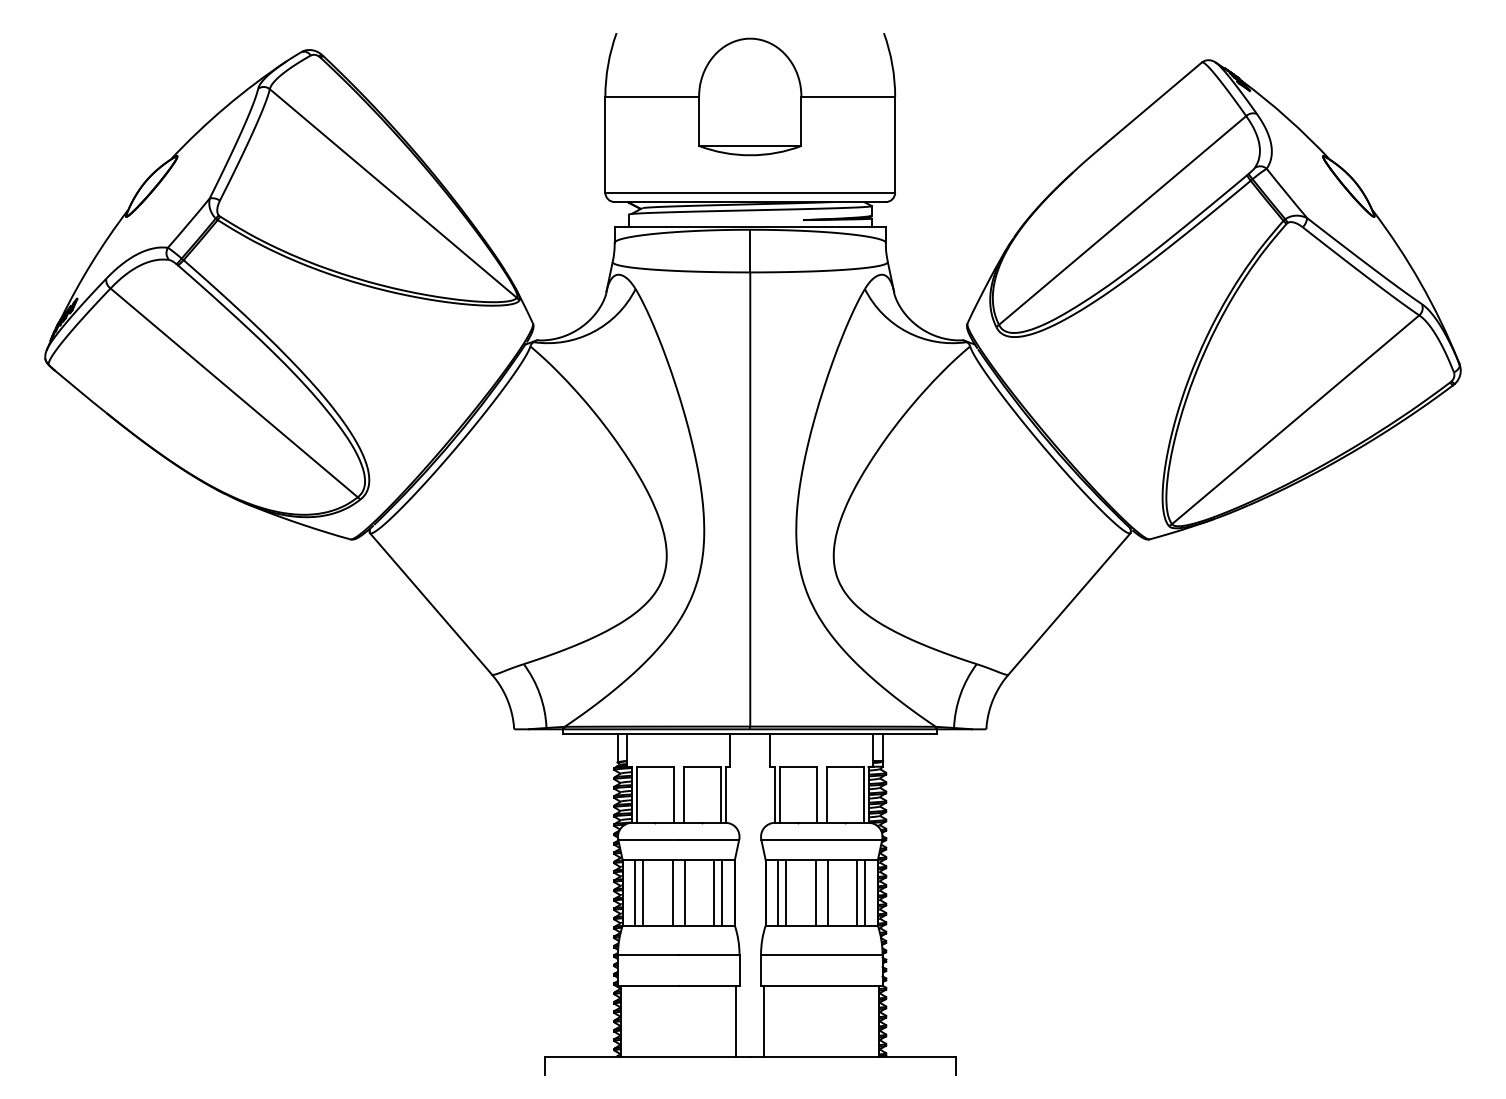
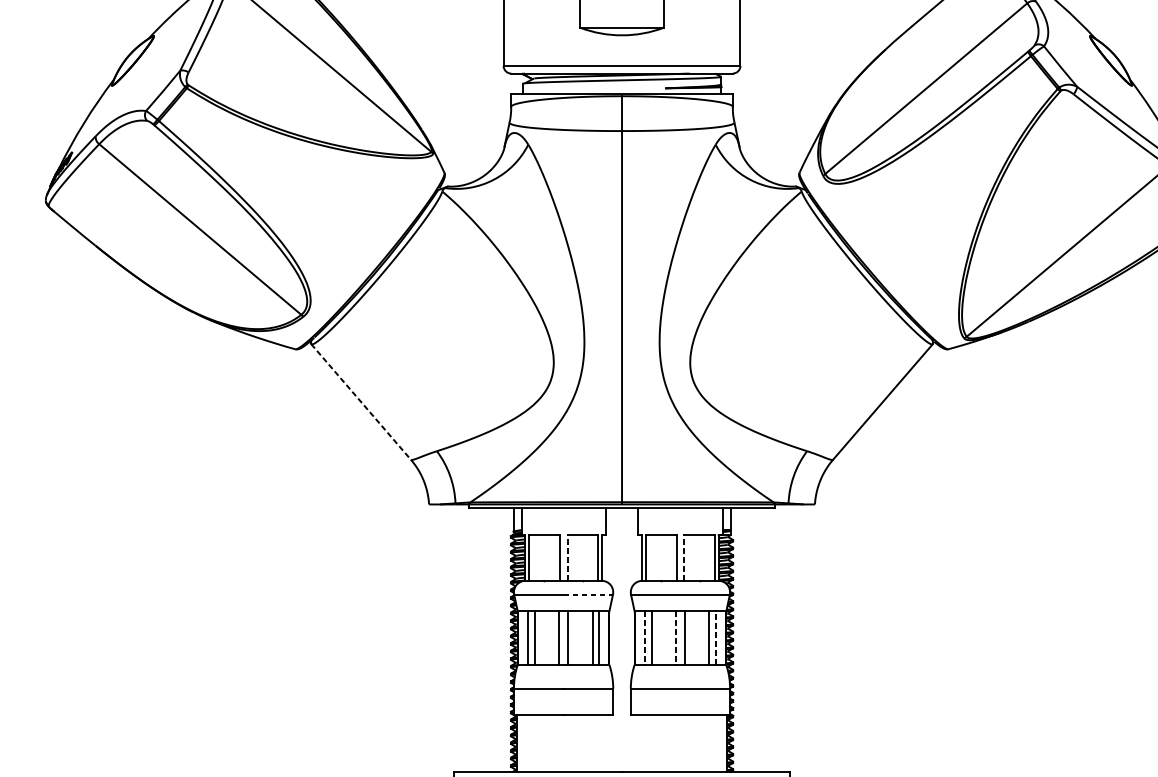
line: (431, 604) -> (361, 402), solid -> dashed
line: (683, 794) -> (567, 557), solid -> dashed
line: (826, 794) -> (684, 557), solid -> dashed
line: (709, 839) -> (588, 594), solid -> dashed
line: (778, 892) -> (645, 637), solid -> dashed
line: (816, 892) -> (676, 637), solid -> dashed
line: (865, 892) -> (716, 637), solid -> dashed
line: (736, 1021) -> (610, 743), removed
line: (764, 1021) -> (633, 743), removed

